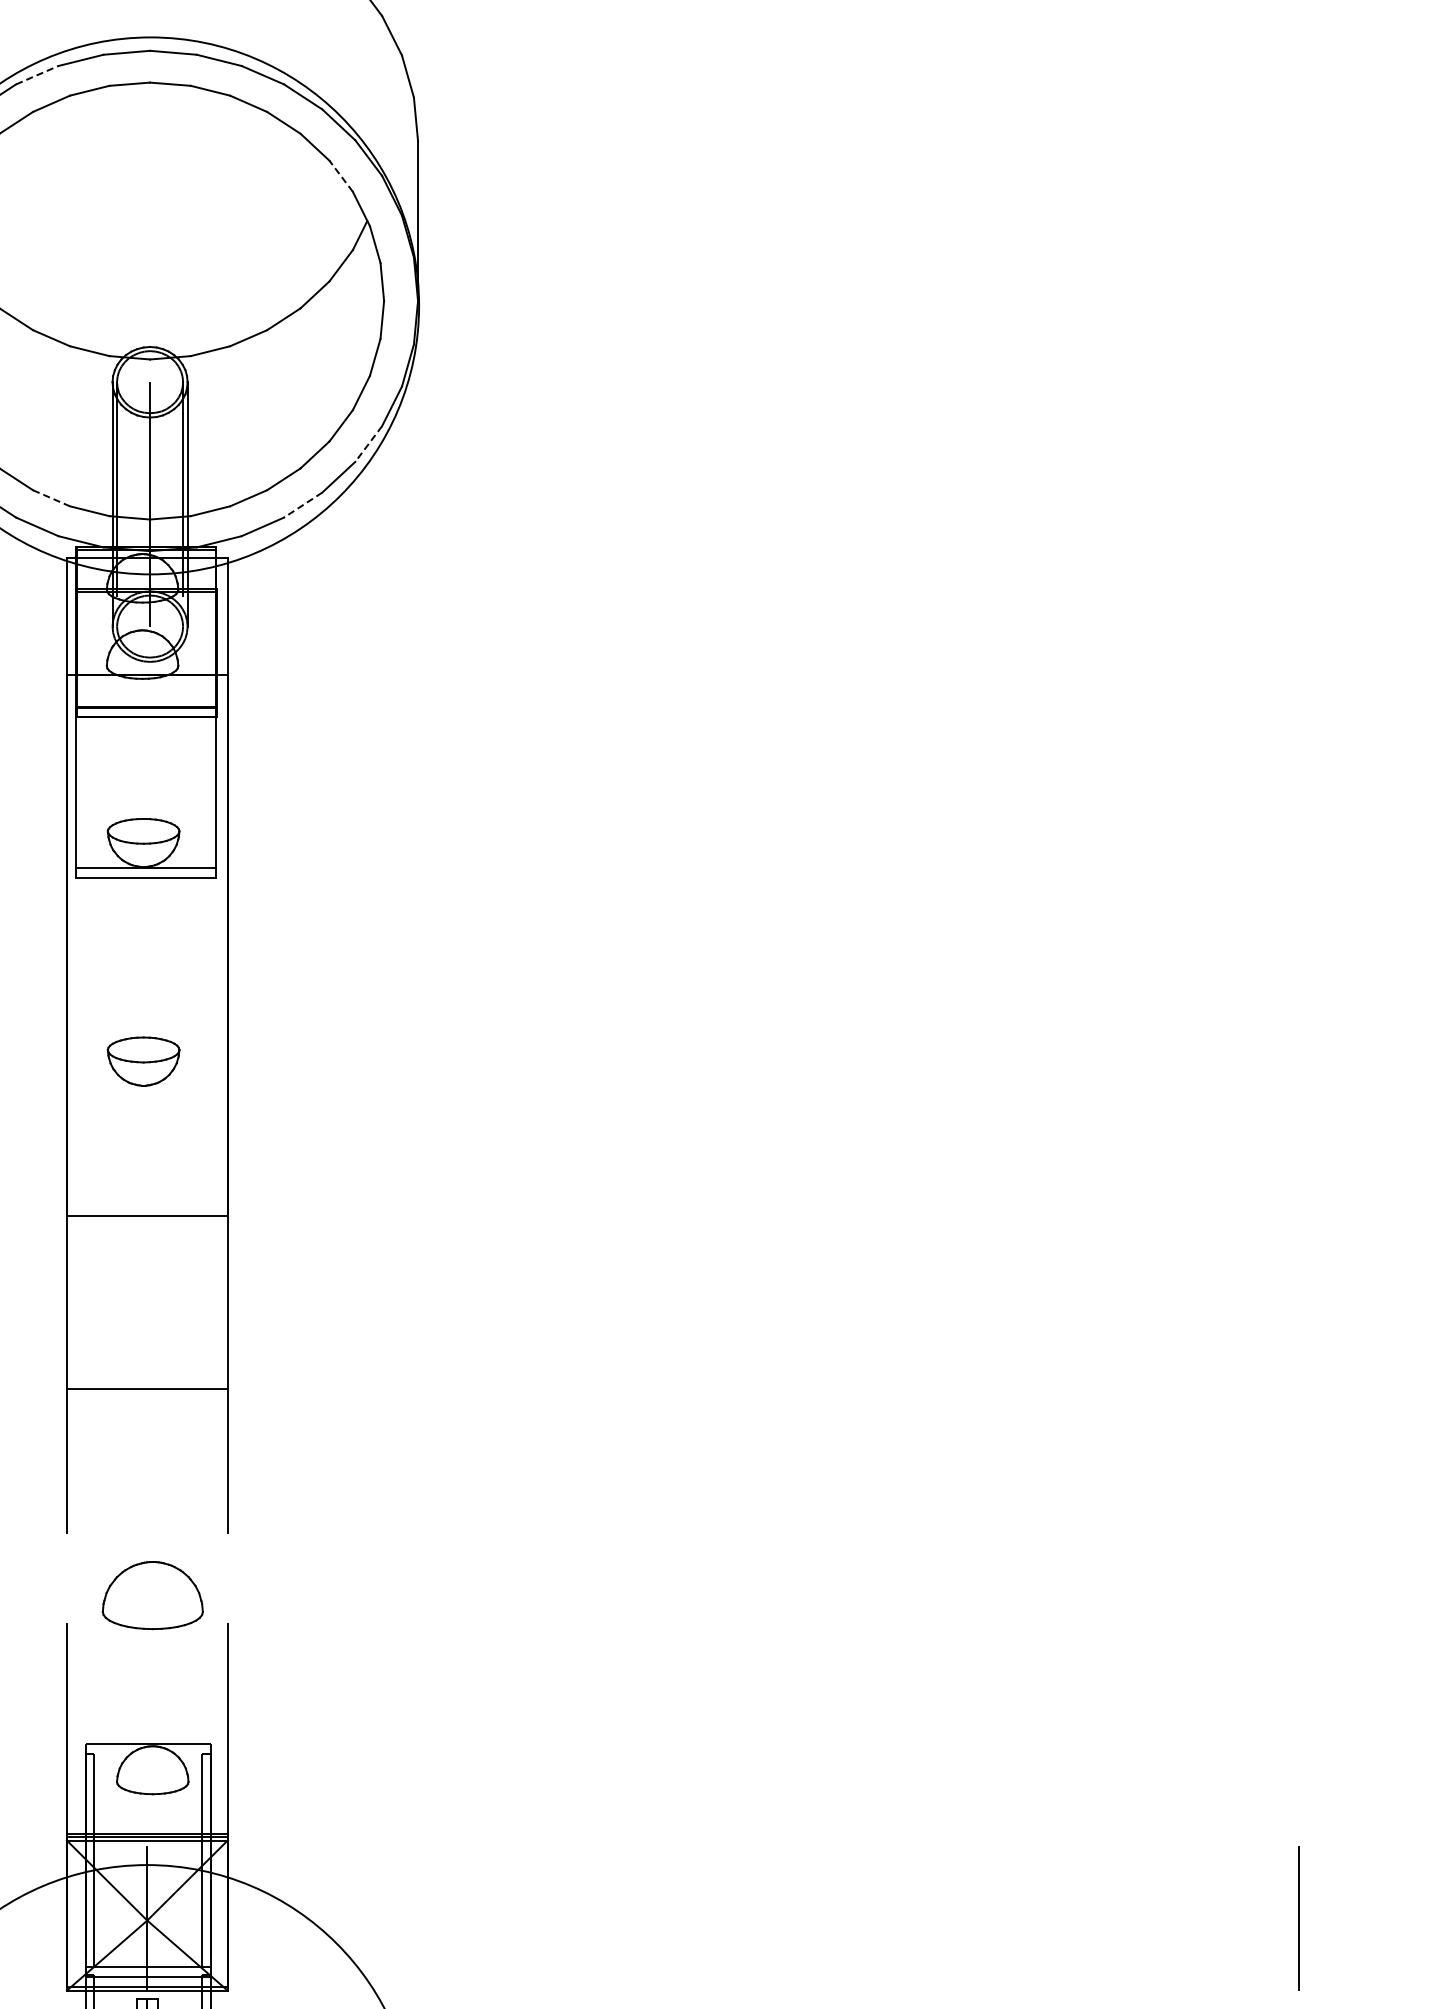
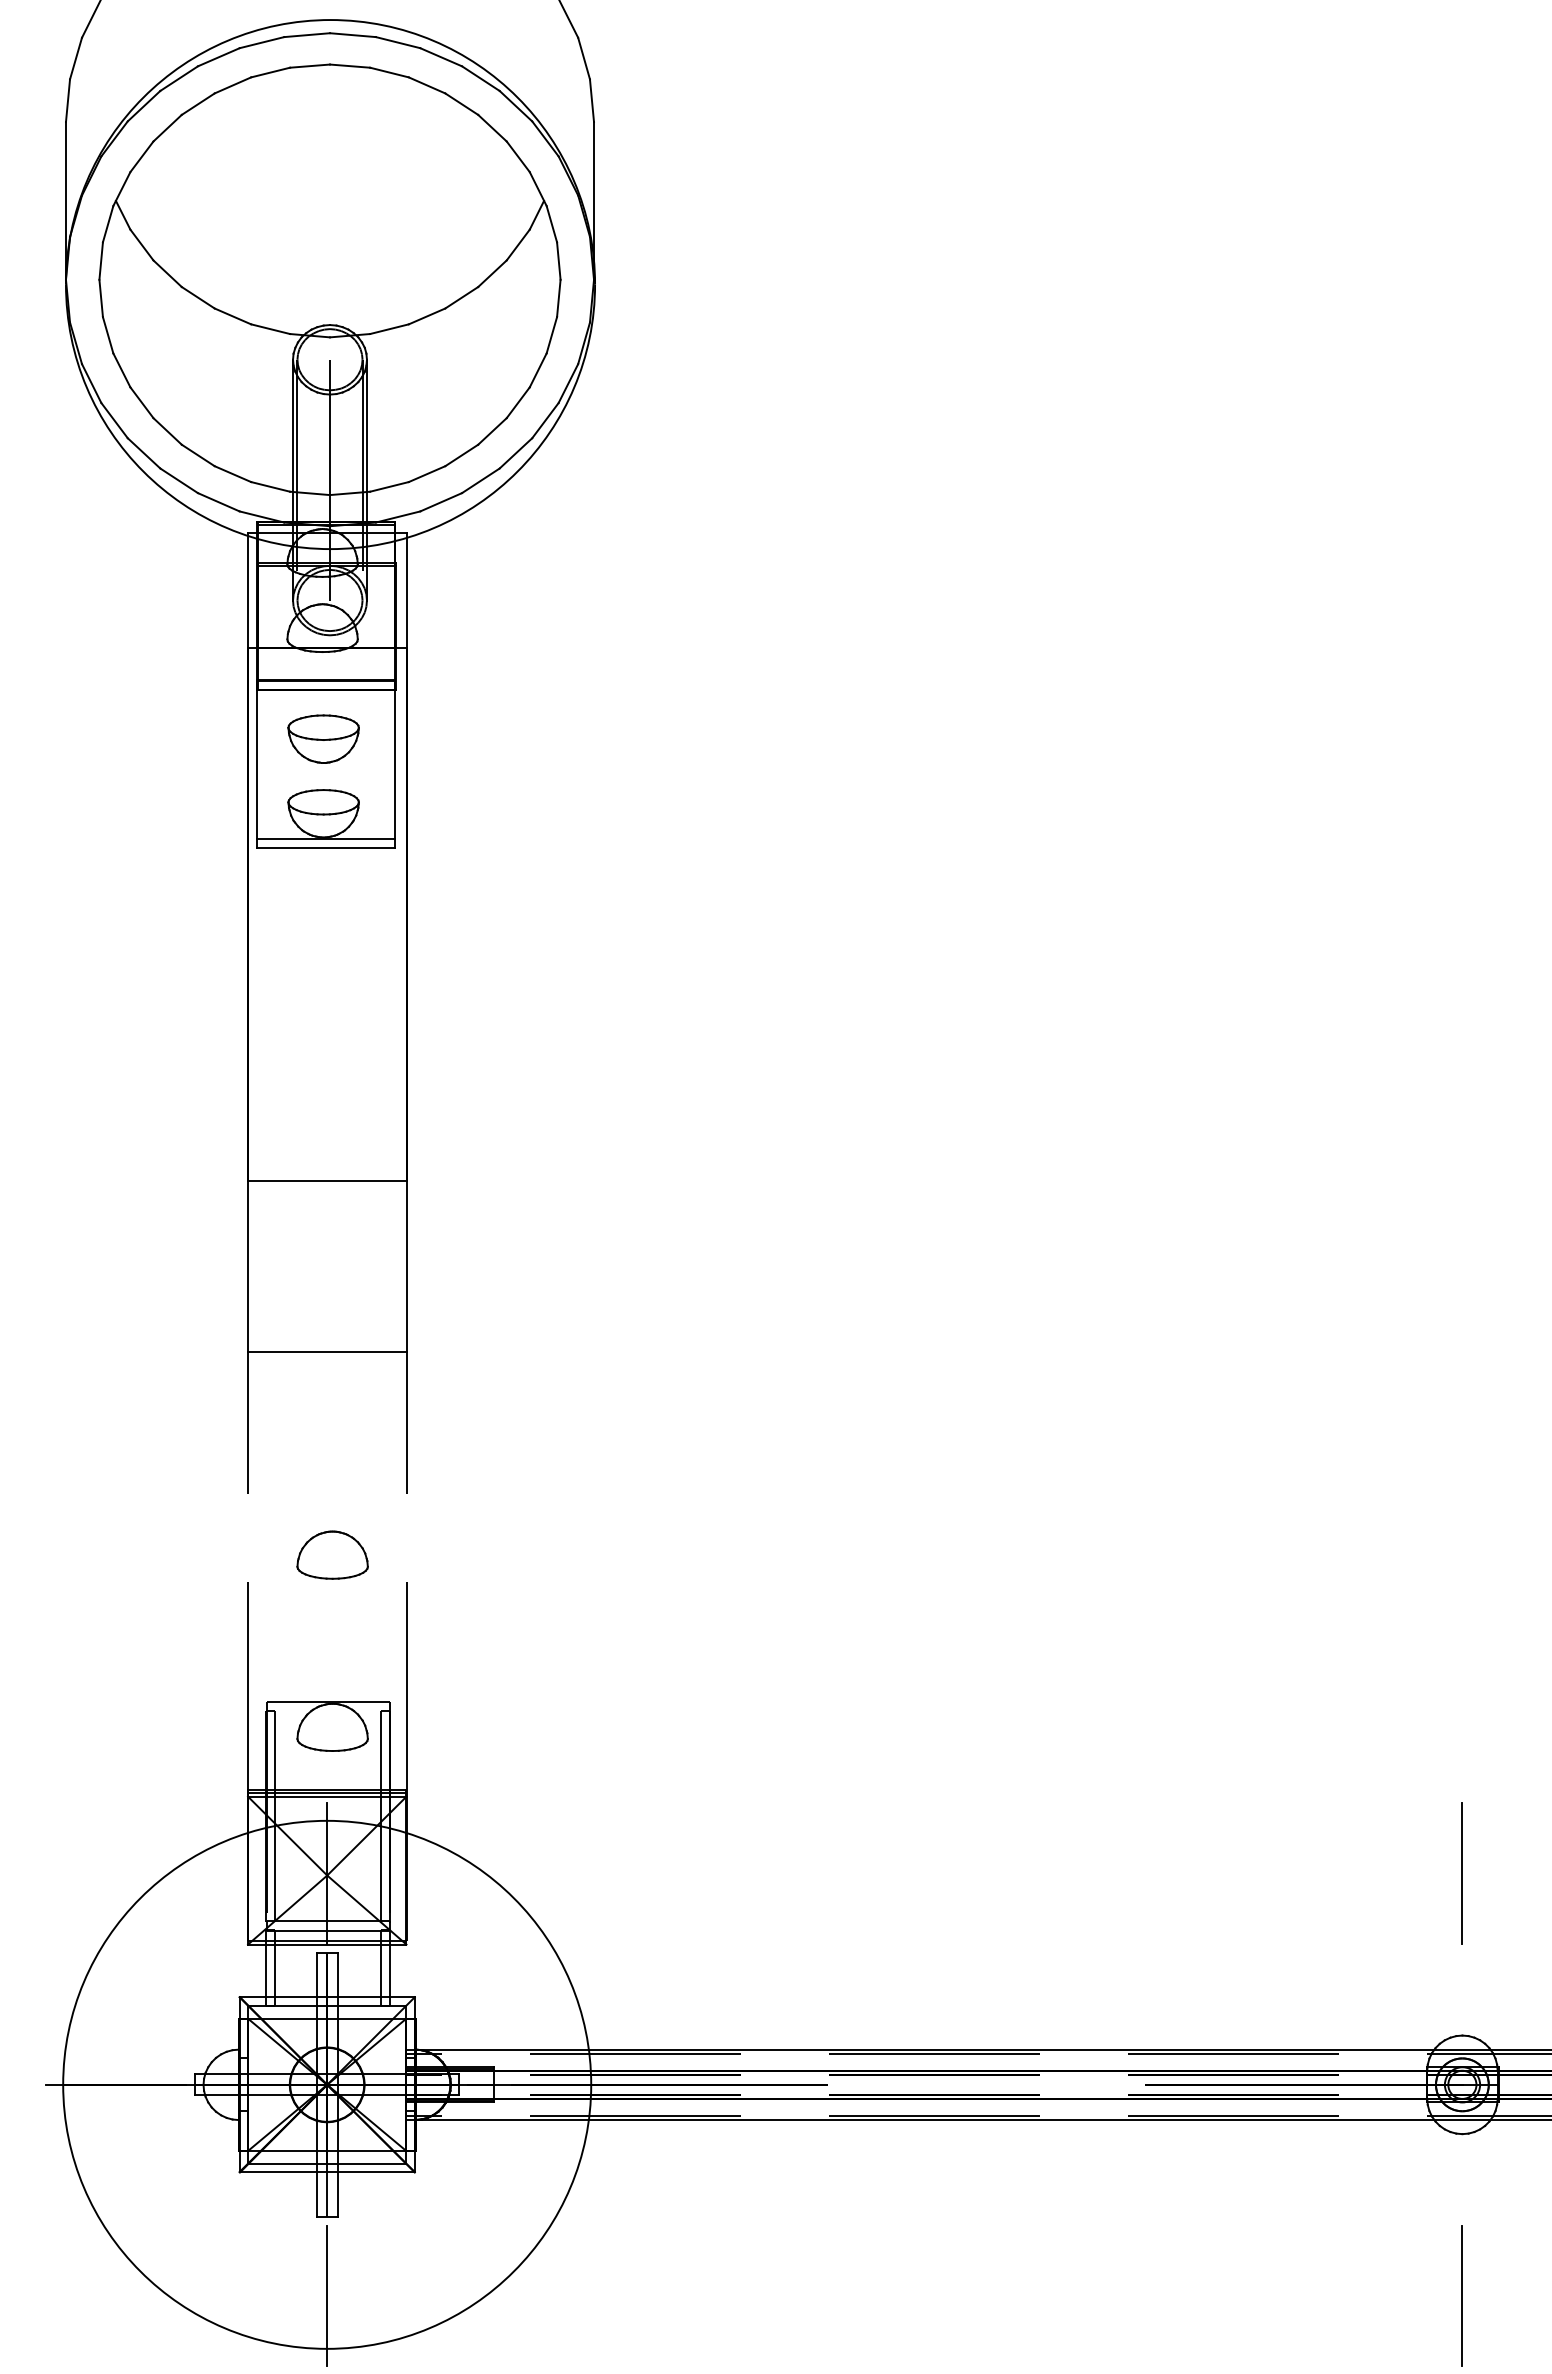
line: (36, 75) -> (218, 57), dashed -> solid
line: (340, 175) -> (517, 156), dashed -> solid
line: (368, 444) -> (545, 421), dashed -> solid
line: (51, 498) -> (232, 474), dashed -> solid
line: (302, 504) -> (480, 480), dashed -> solid
part: (143, 1060) -> (323, 738), moved
part: (152, 1594) -> (332, 1554), size x0.71

